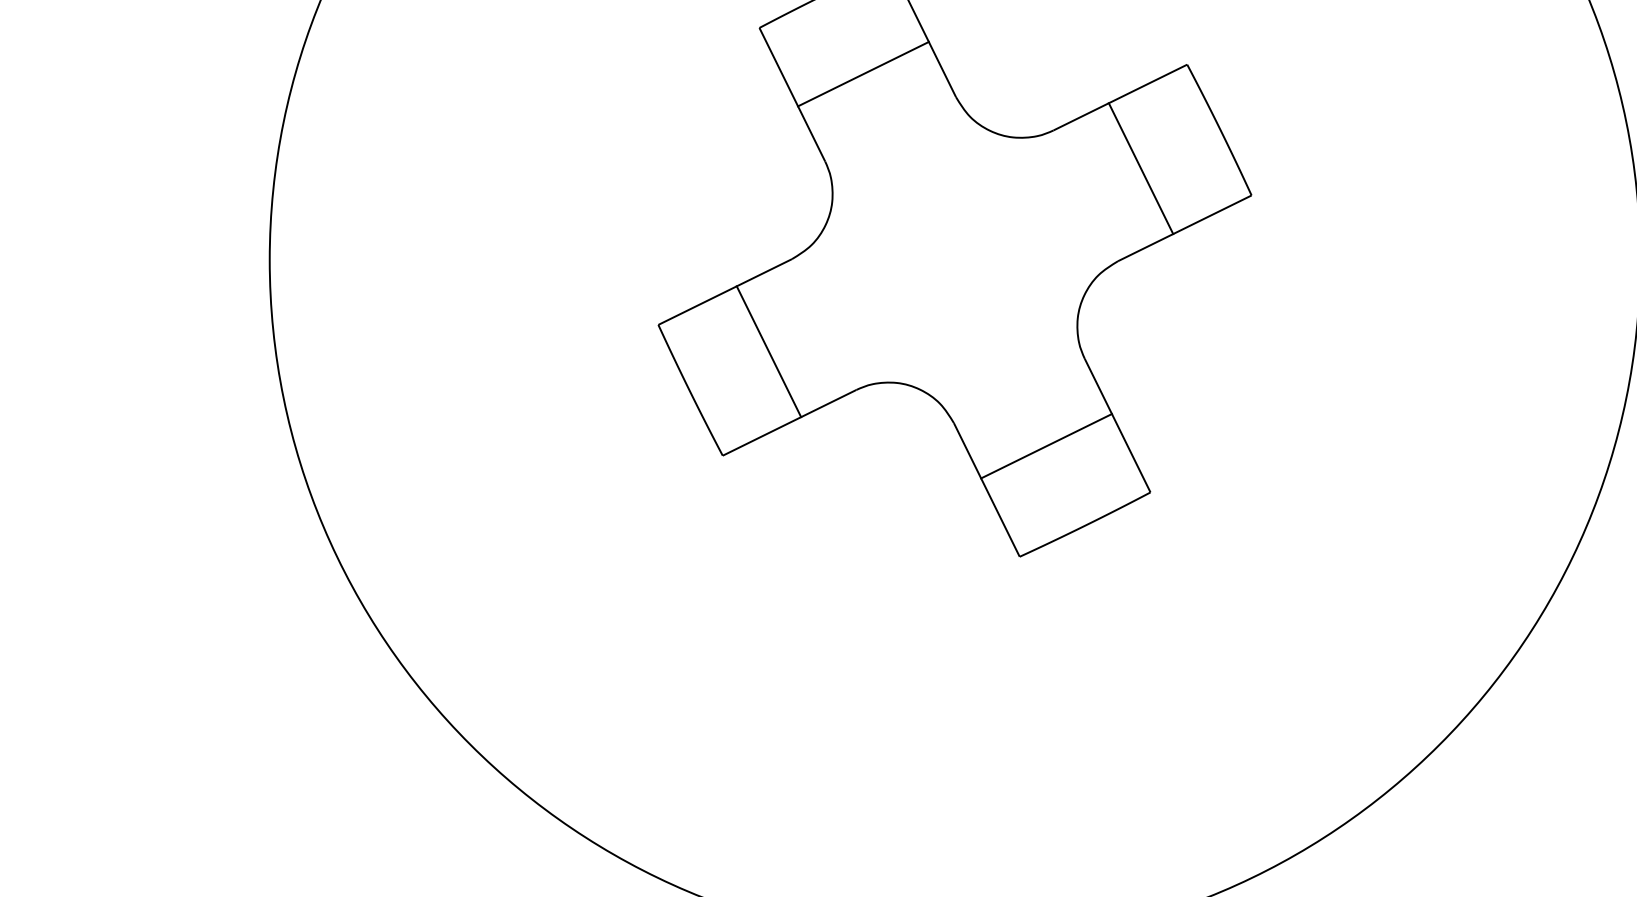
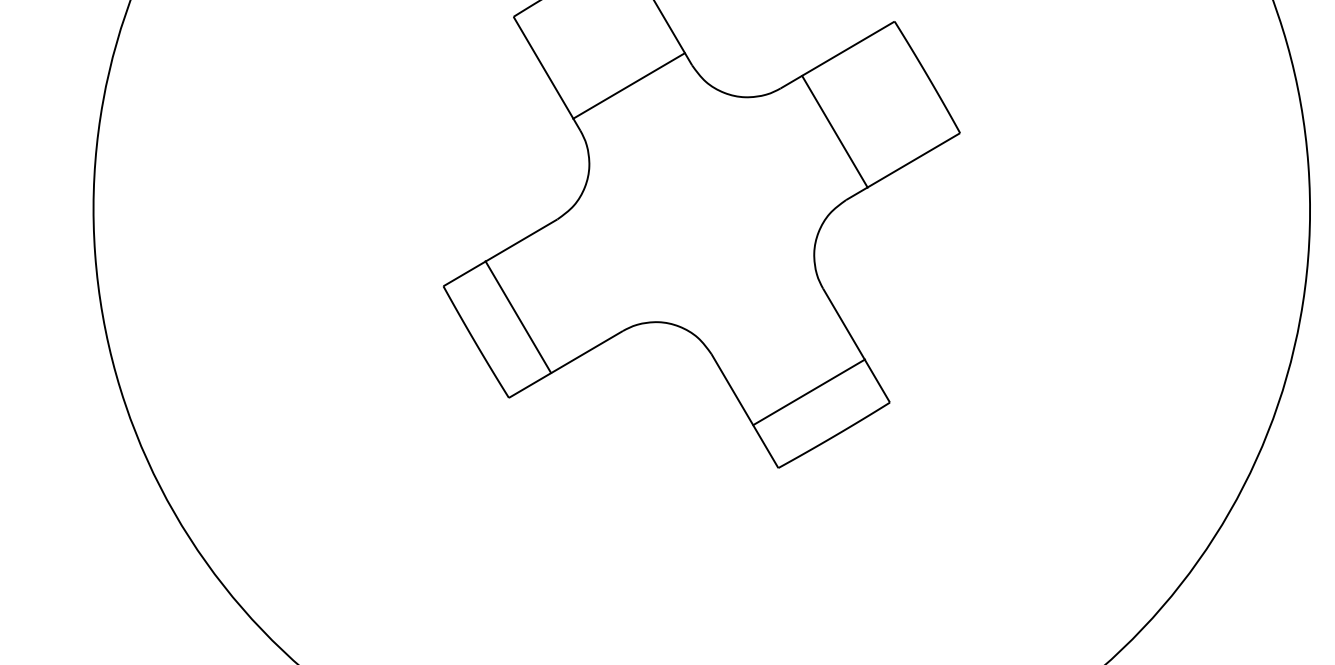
line: (863, 73) -> (629, 85), moved
line: (1140, 168) -> (834, 131), moved
line: (768, 351) -> (517, 316), moved
line: (1046, 446) -> (809, 392), moved

